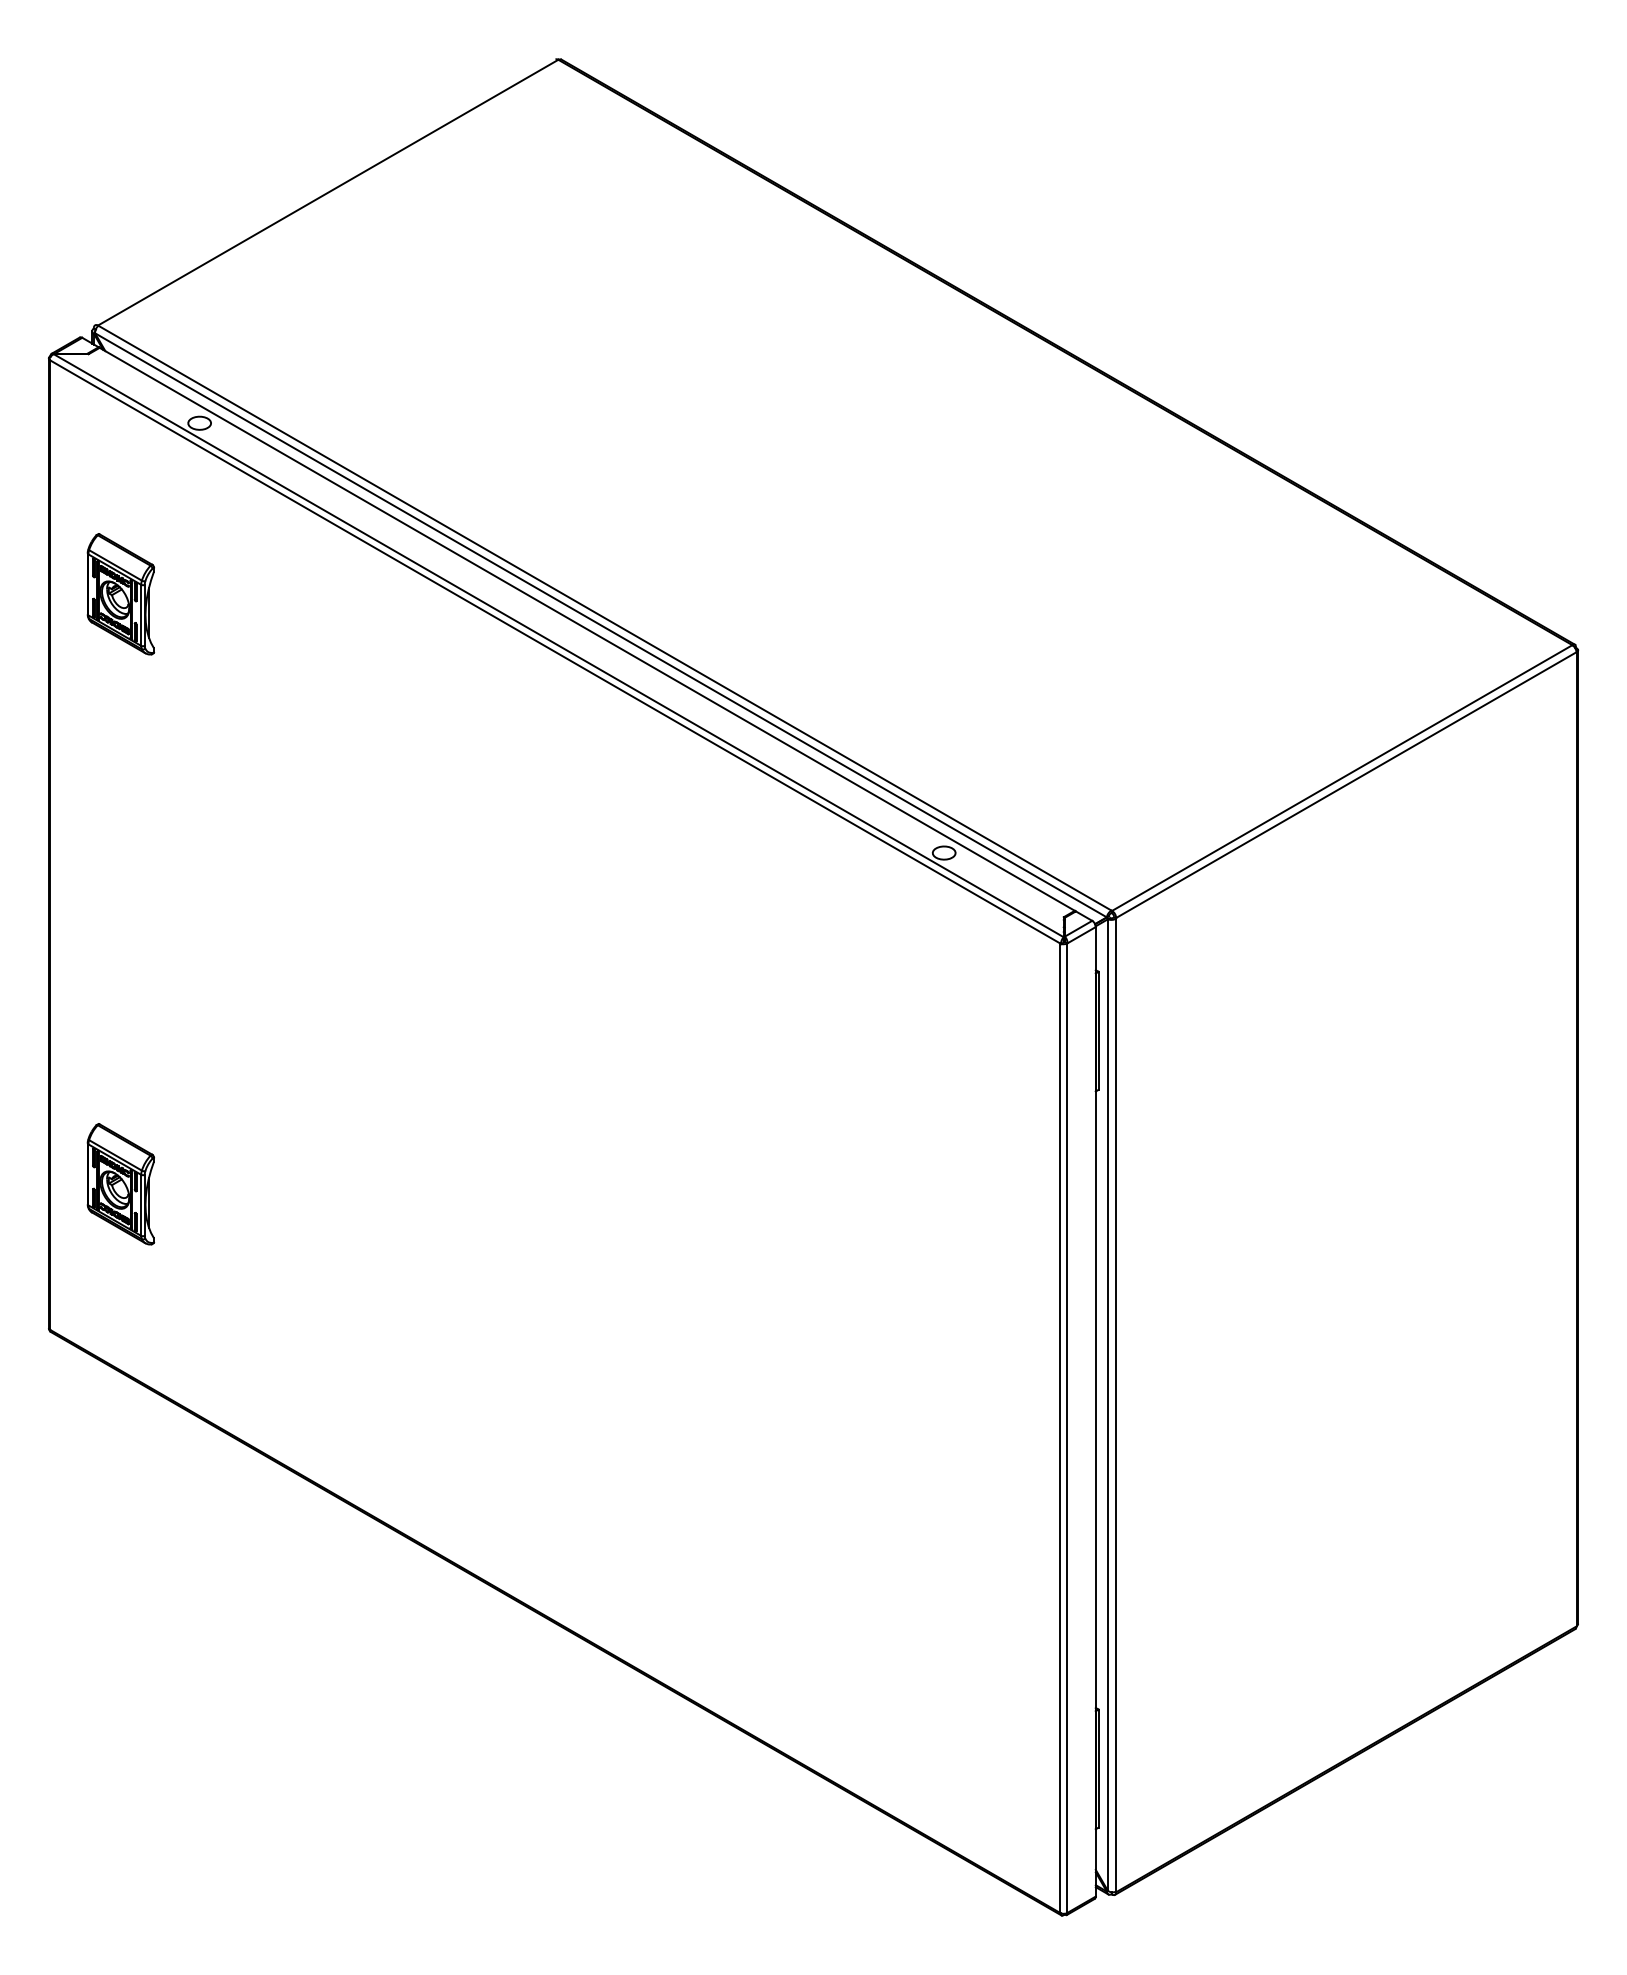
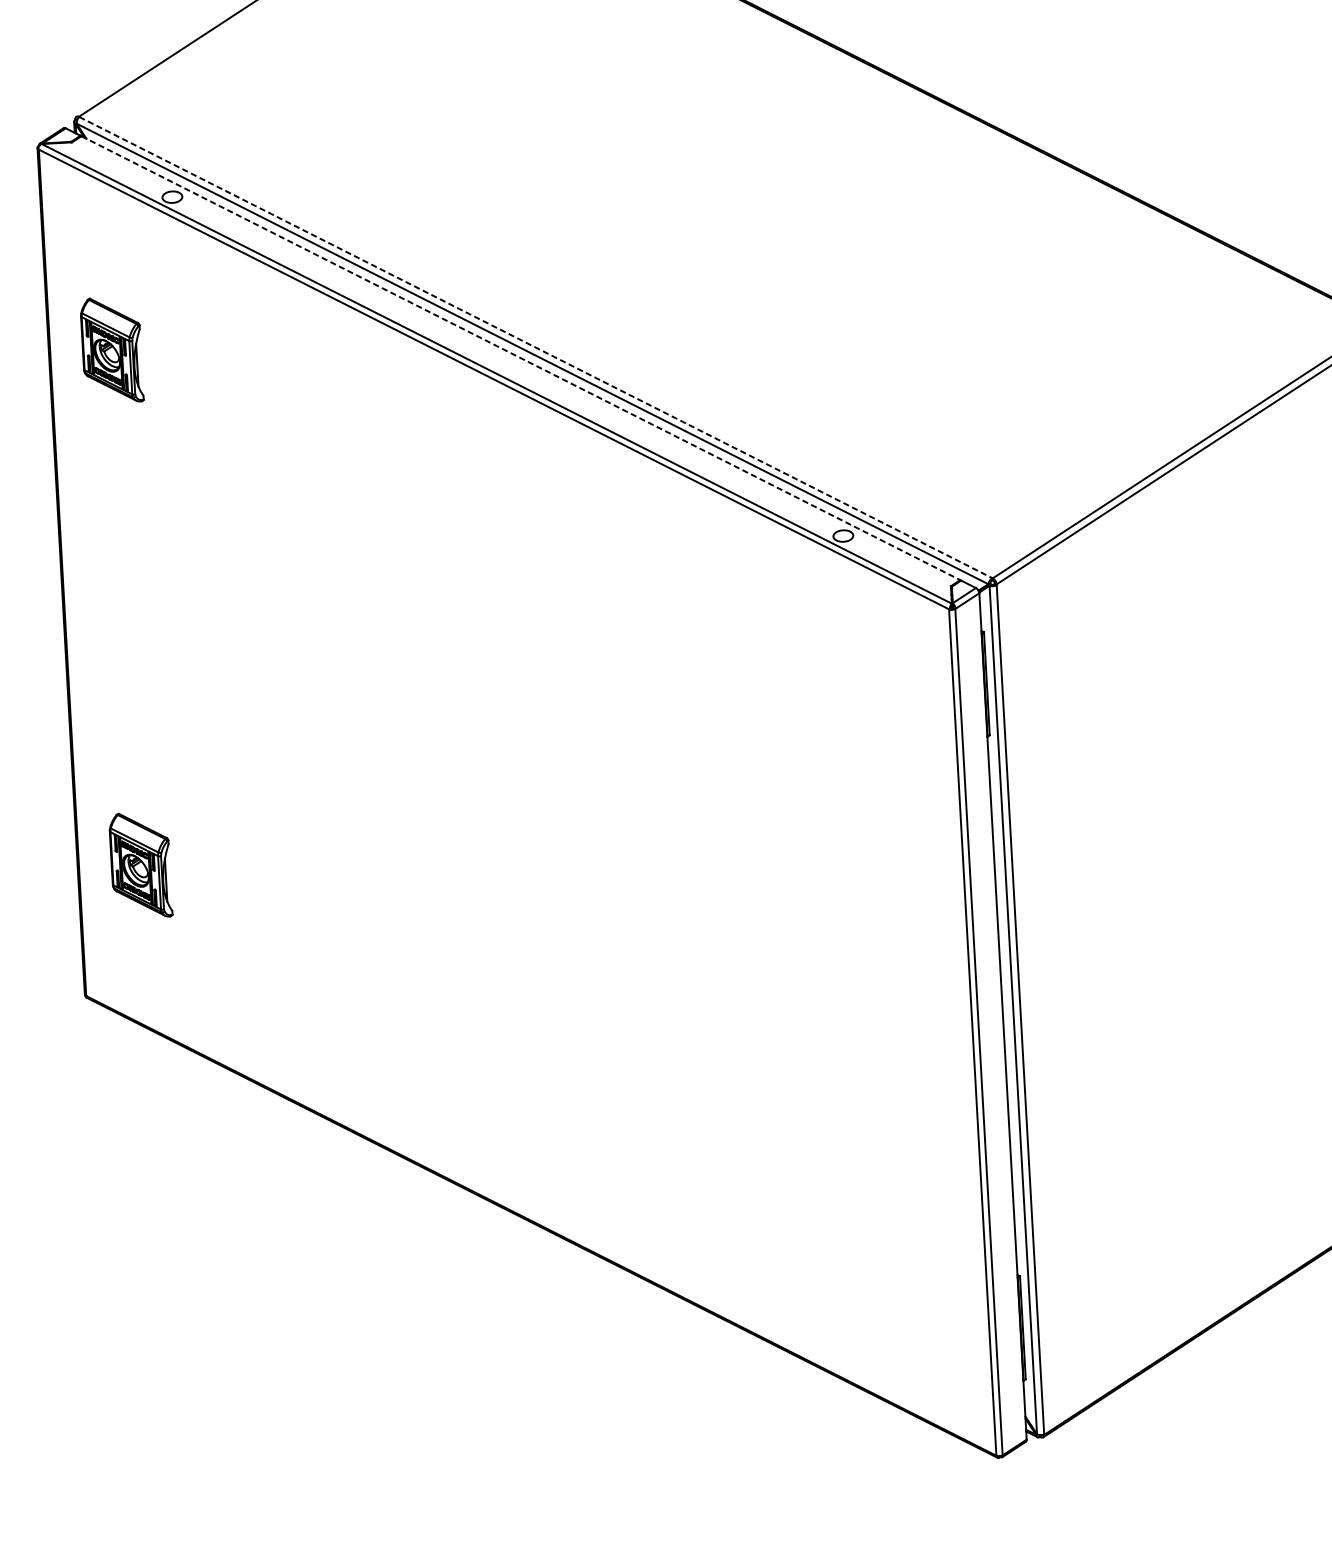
line: (605, 618) -> (536, 347), solid -> dashed
line: (587, 629) -> (521, 358), solid -> dashed

